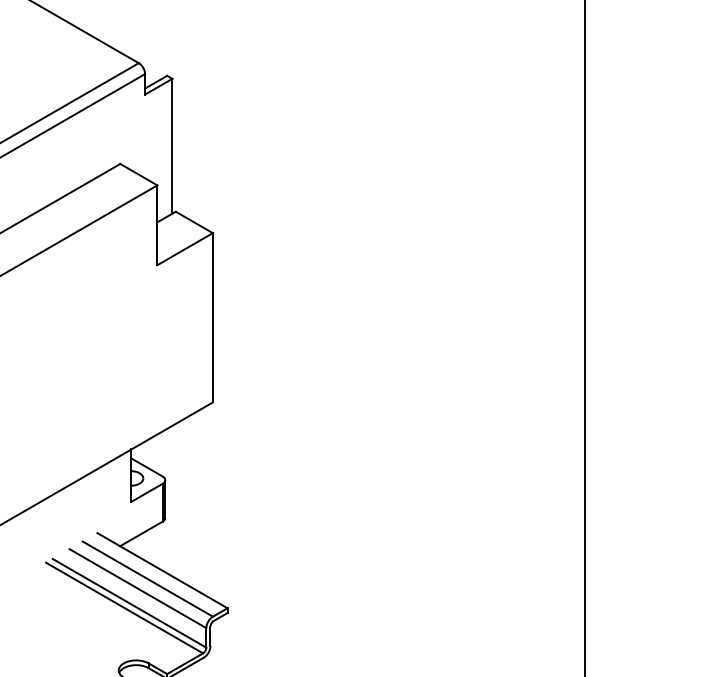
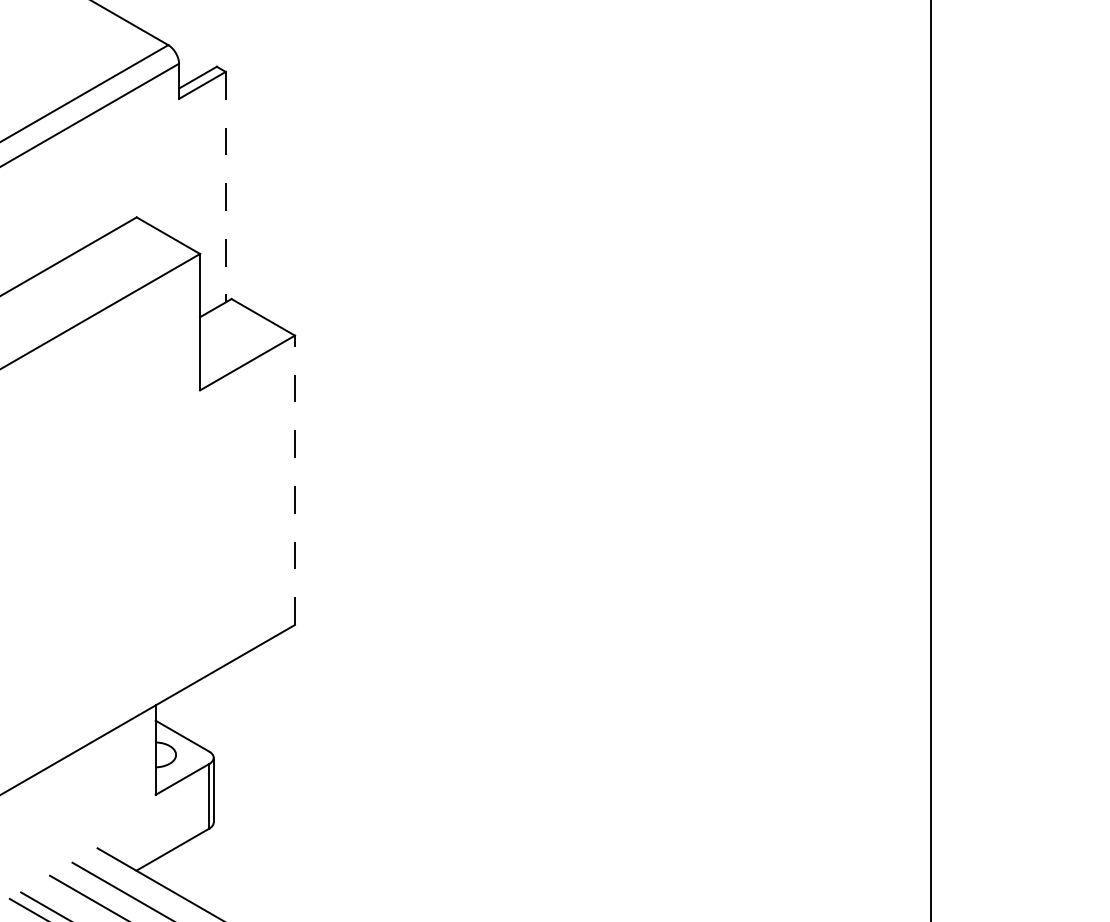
line: (172, 146) -> (225, 187), solid -> dashed
line: (212, 317) -> (294, 479), solid -> dashed

